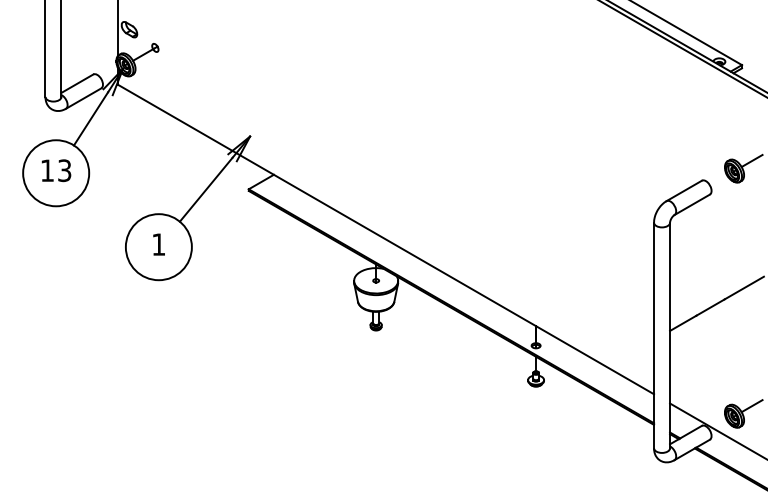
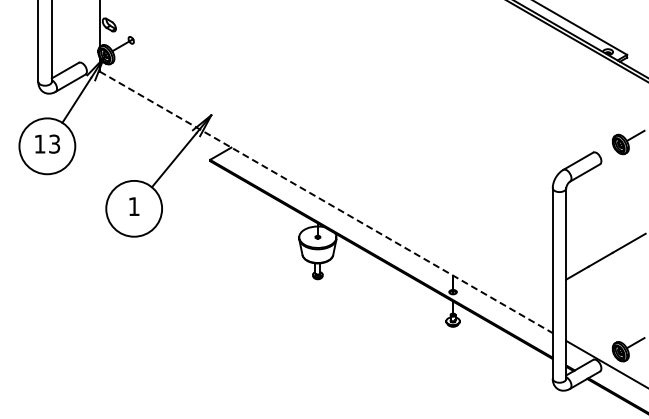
line: (386, 239) -> (326, 202), solid -> dashed

